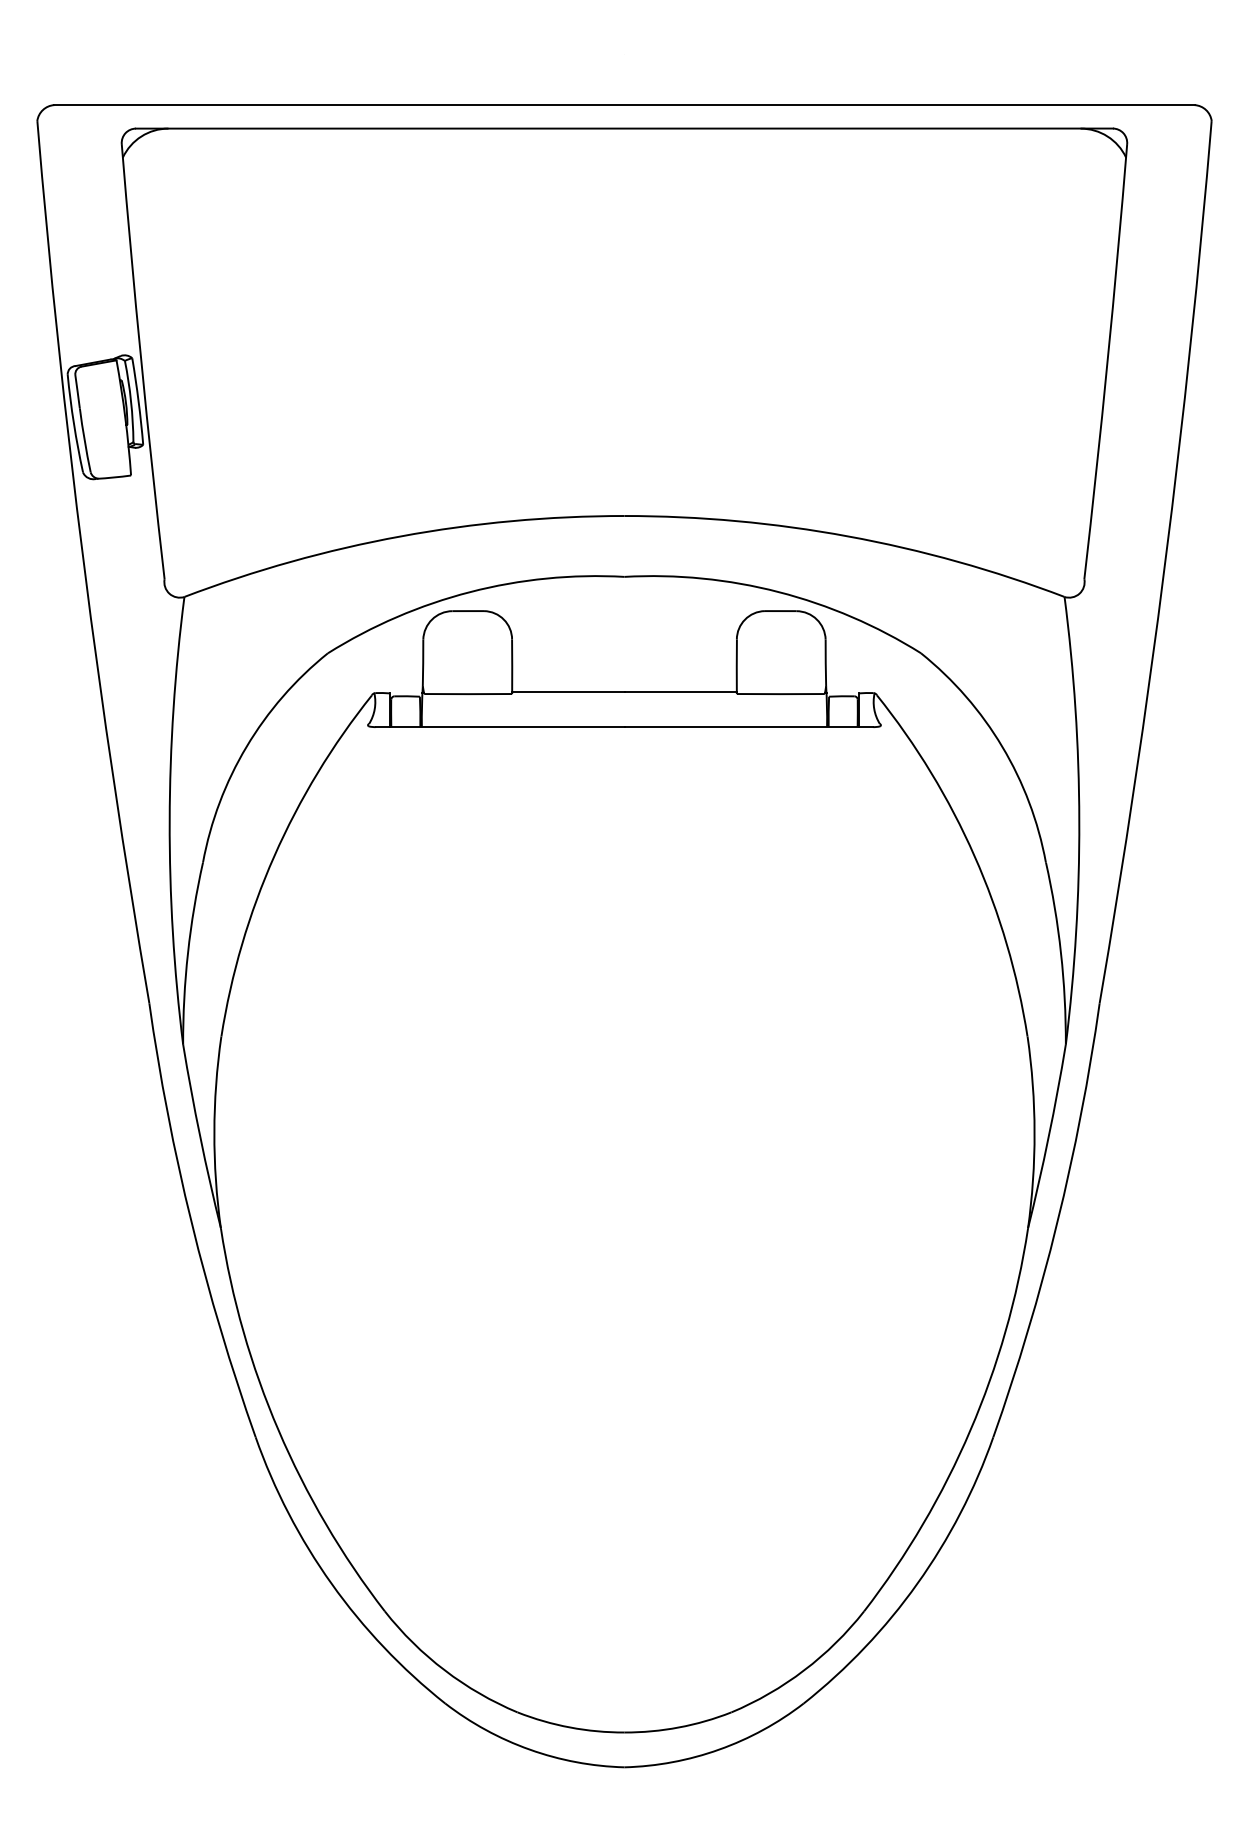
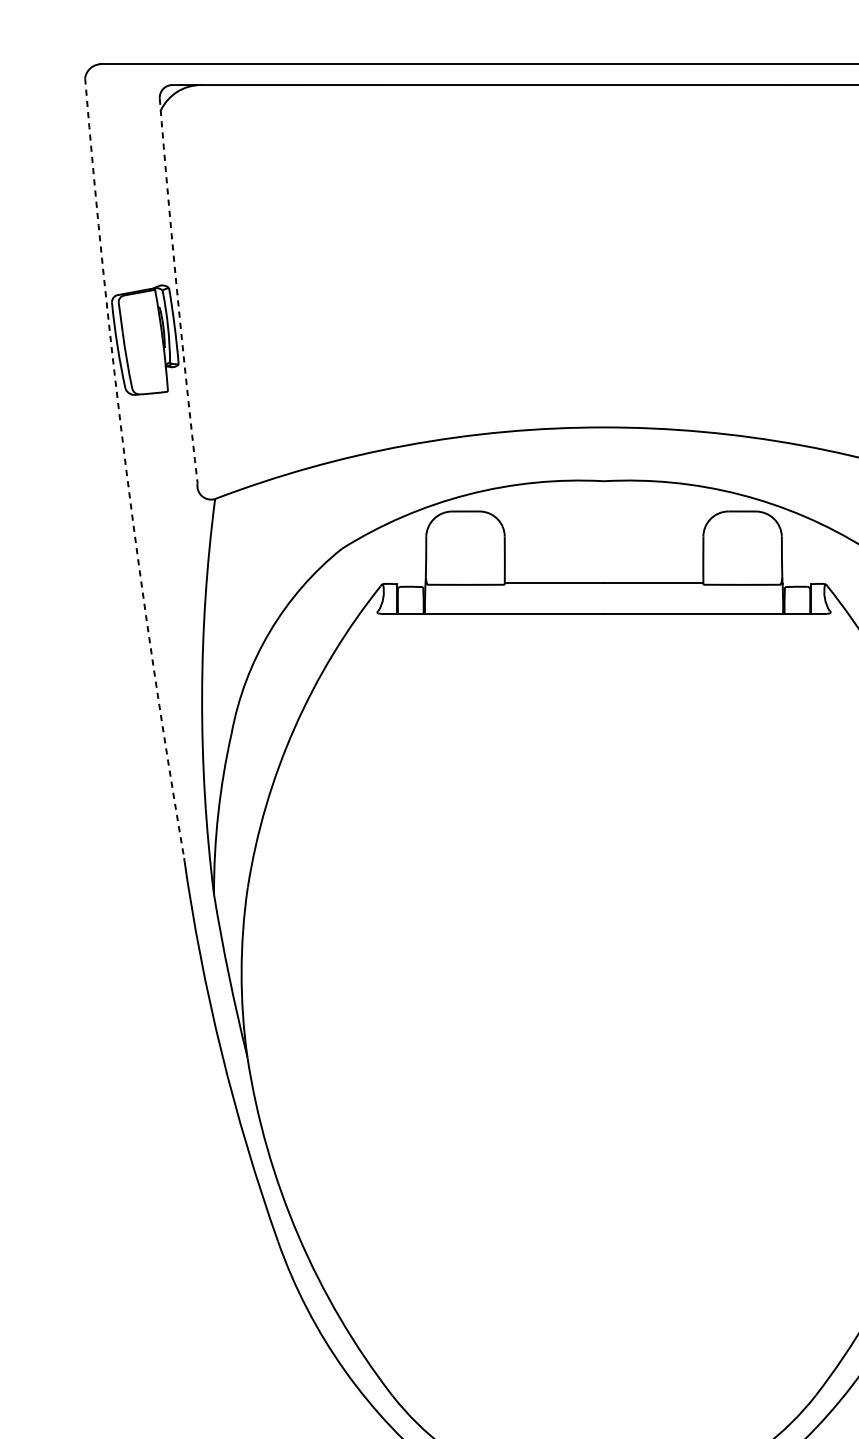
arc: (141, 361) -> (177, 290), solid -> dashed
arc: (83, 563) -> (125, 469), solid -> dashed

